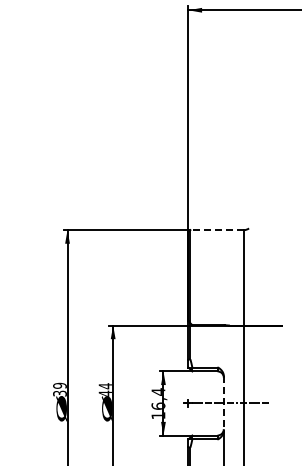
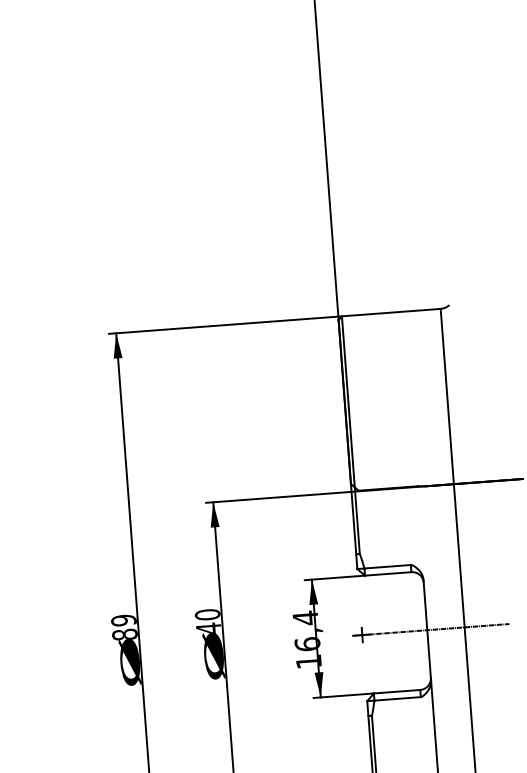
line: (217, 230) -> (391, 313), dashed -> solid
text: (104, 386) -> (205, 615), 44 -> 40
text: (59, 393) -> (124, 634), 39 -> 89
line: (223, 403) -> (426, 630), dashed -> solid

